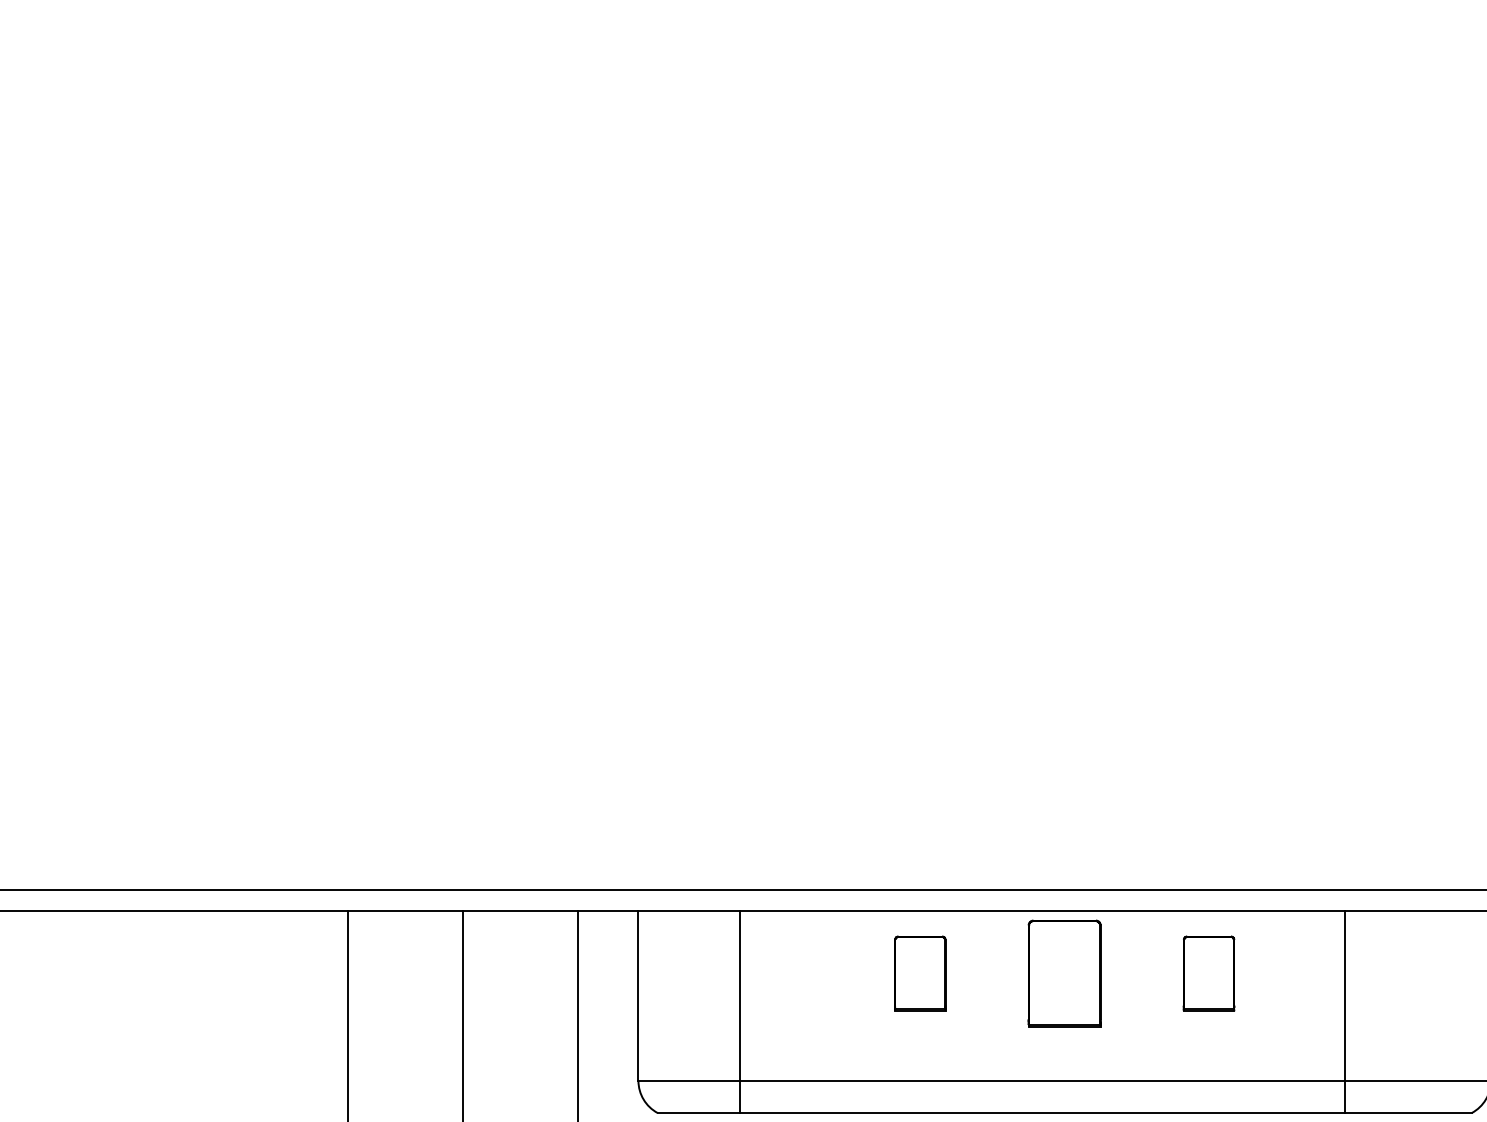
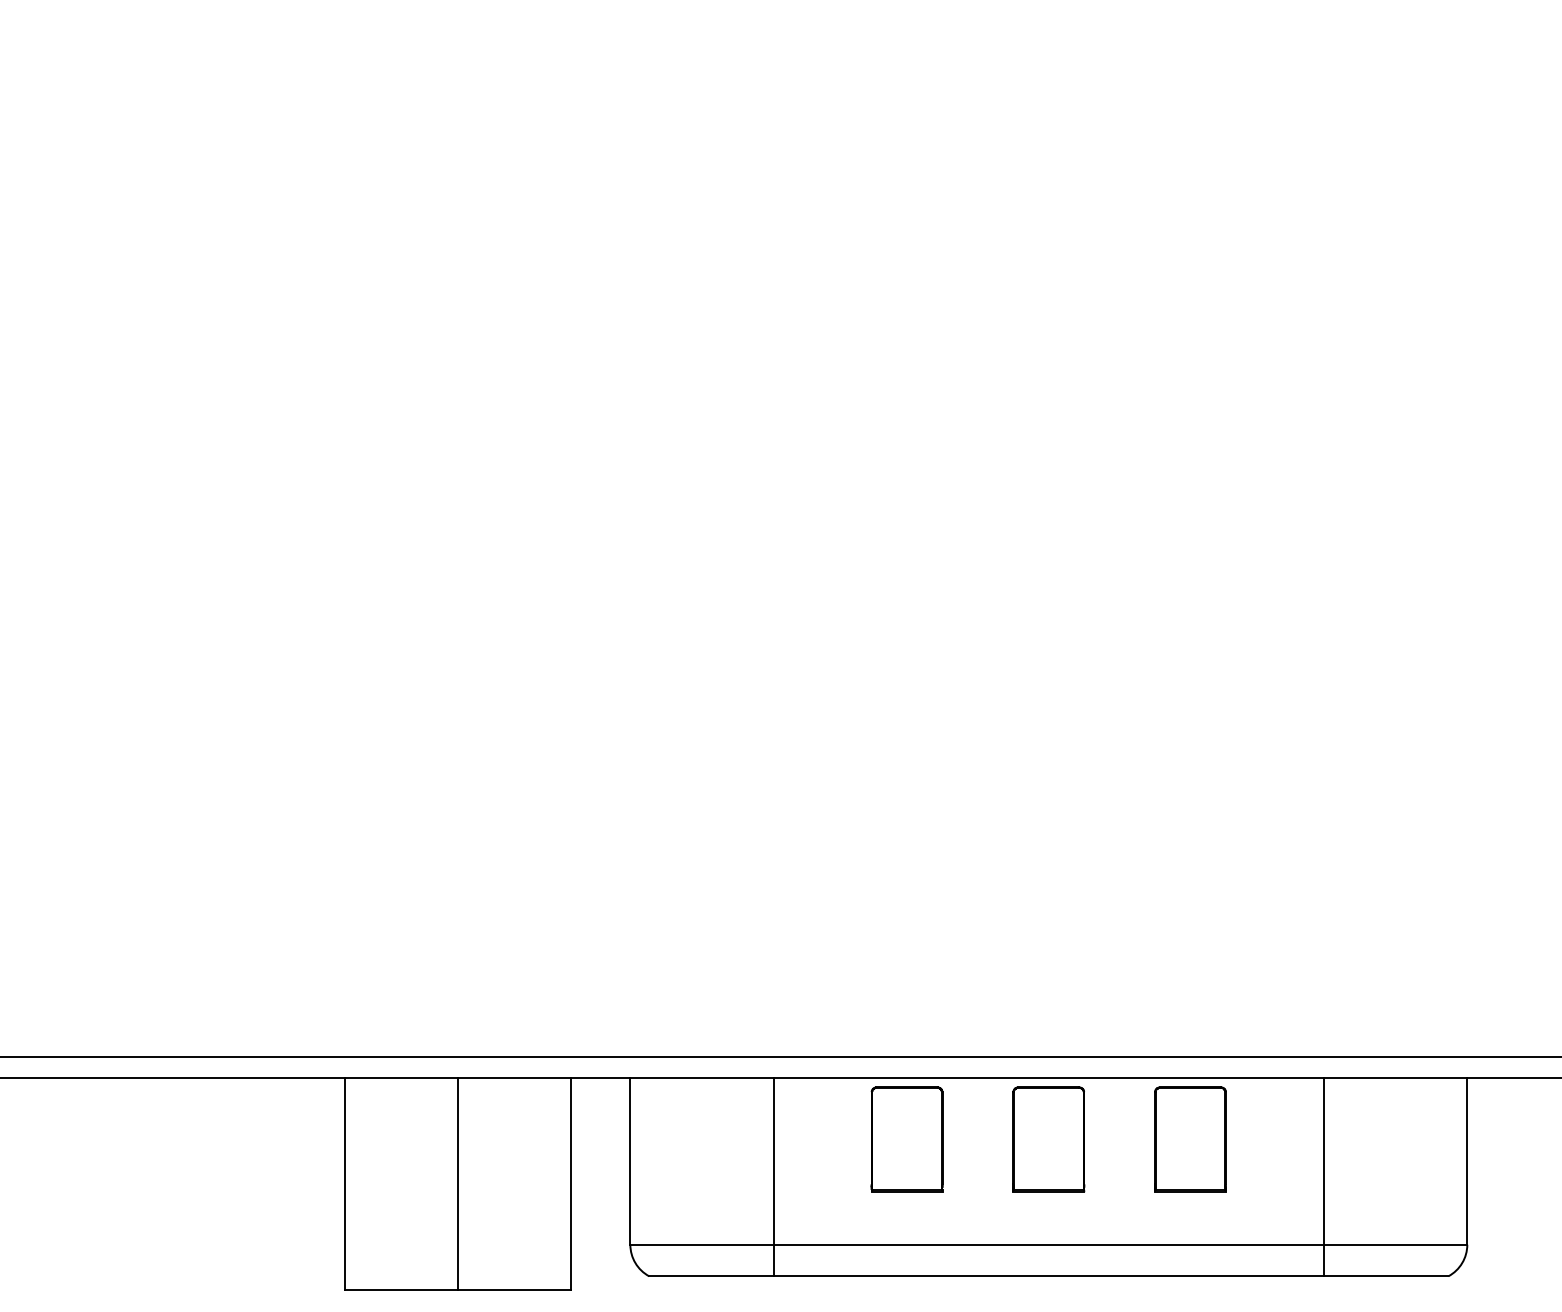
part: (919, 973) -> (906, 1139), size x1.43
part: (1209, 973) -> (1190, 1139), size x1.43
line: (739, 1012) -> (773, 1177), moved

